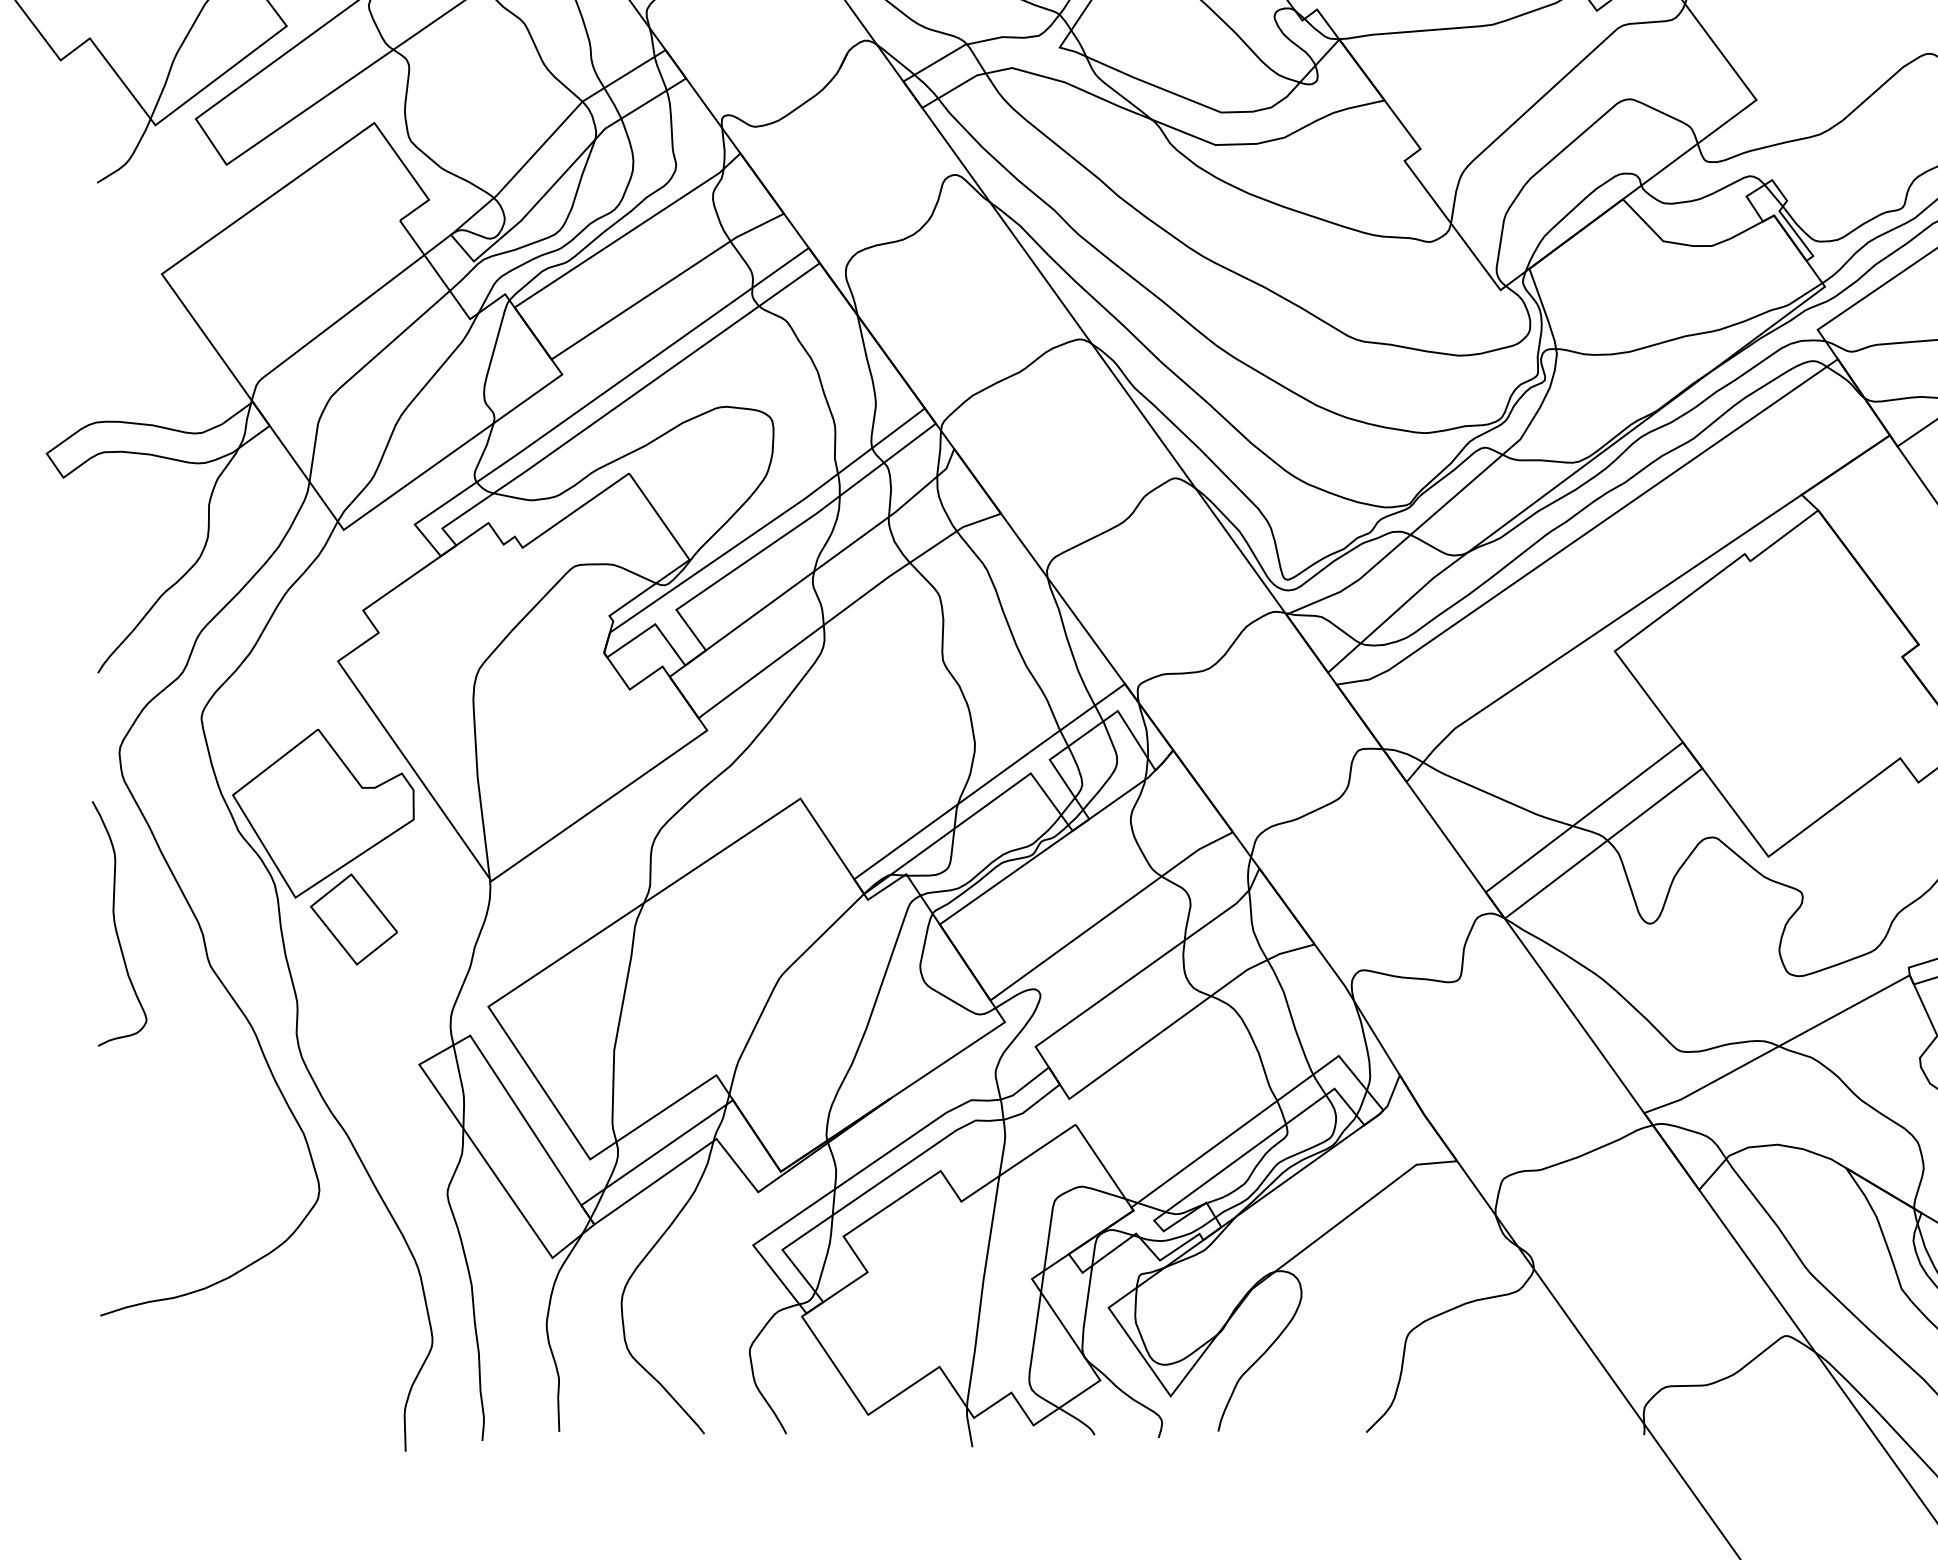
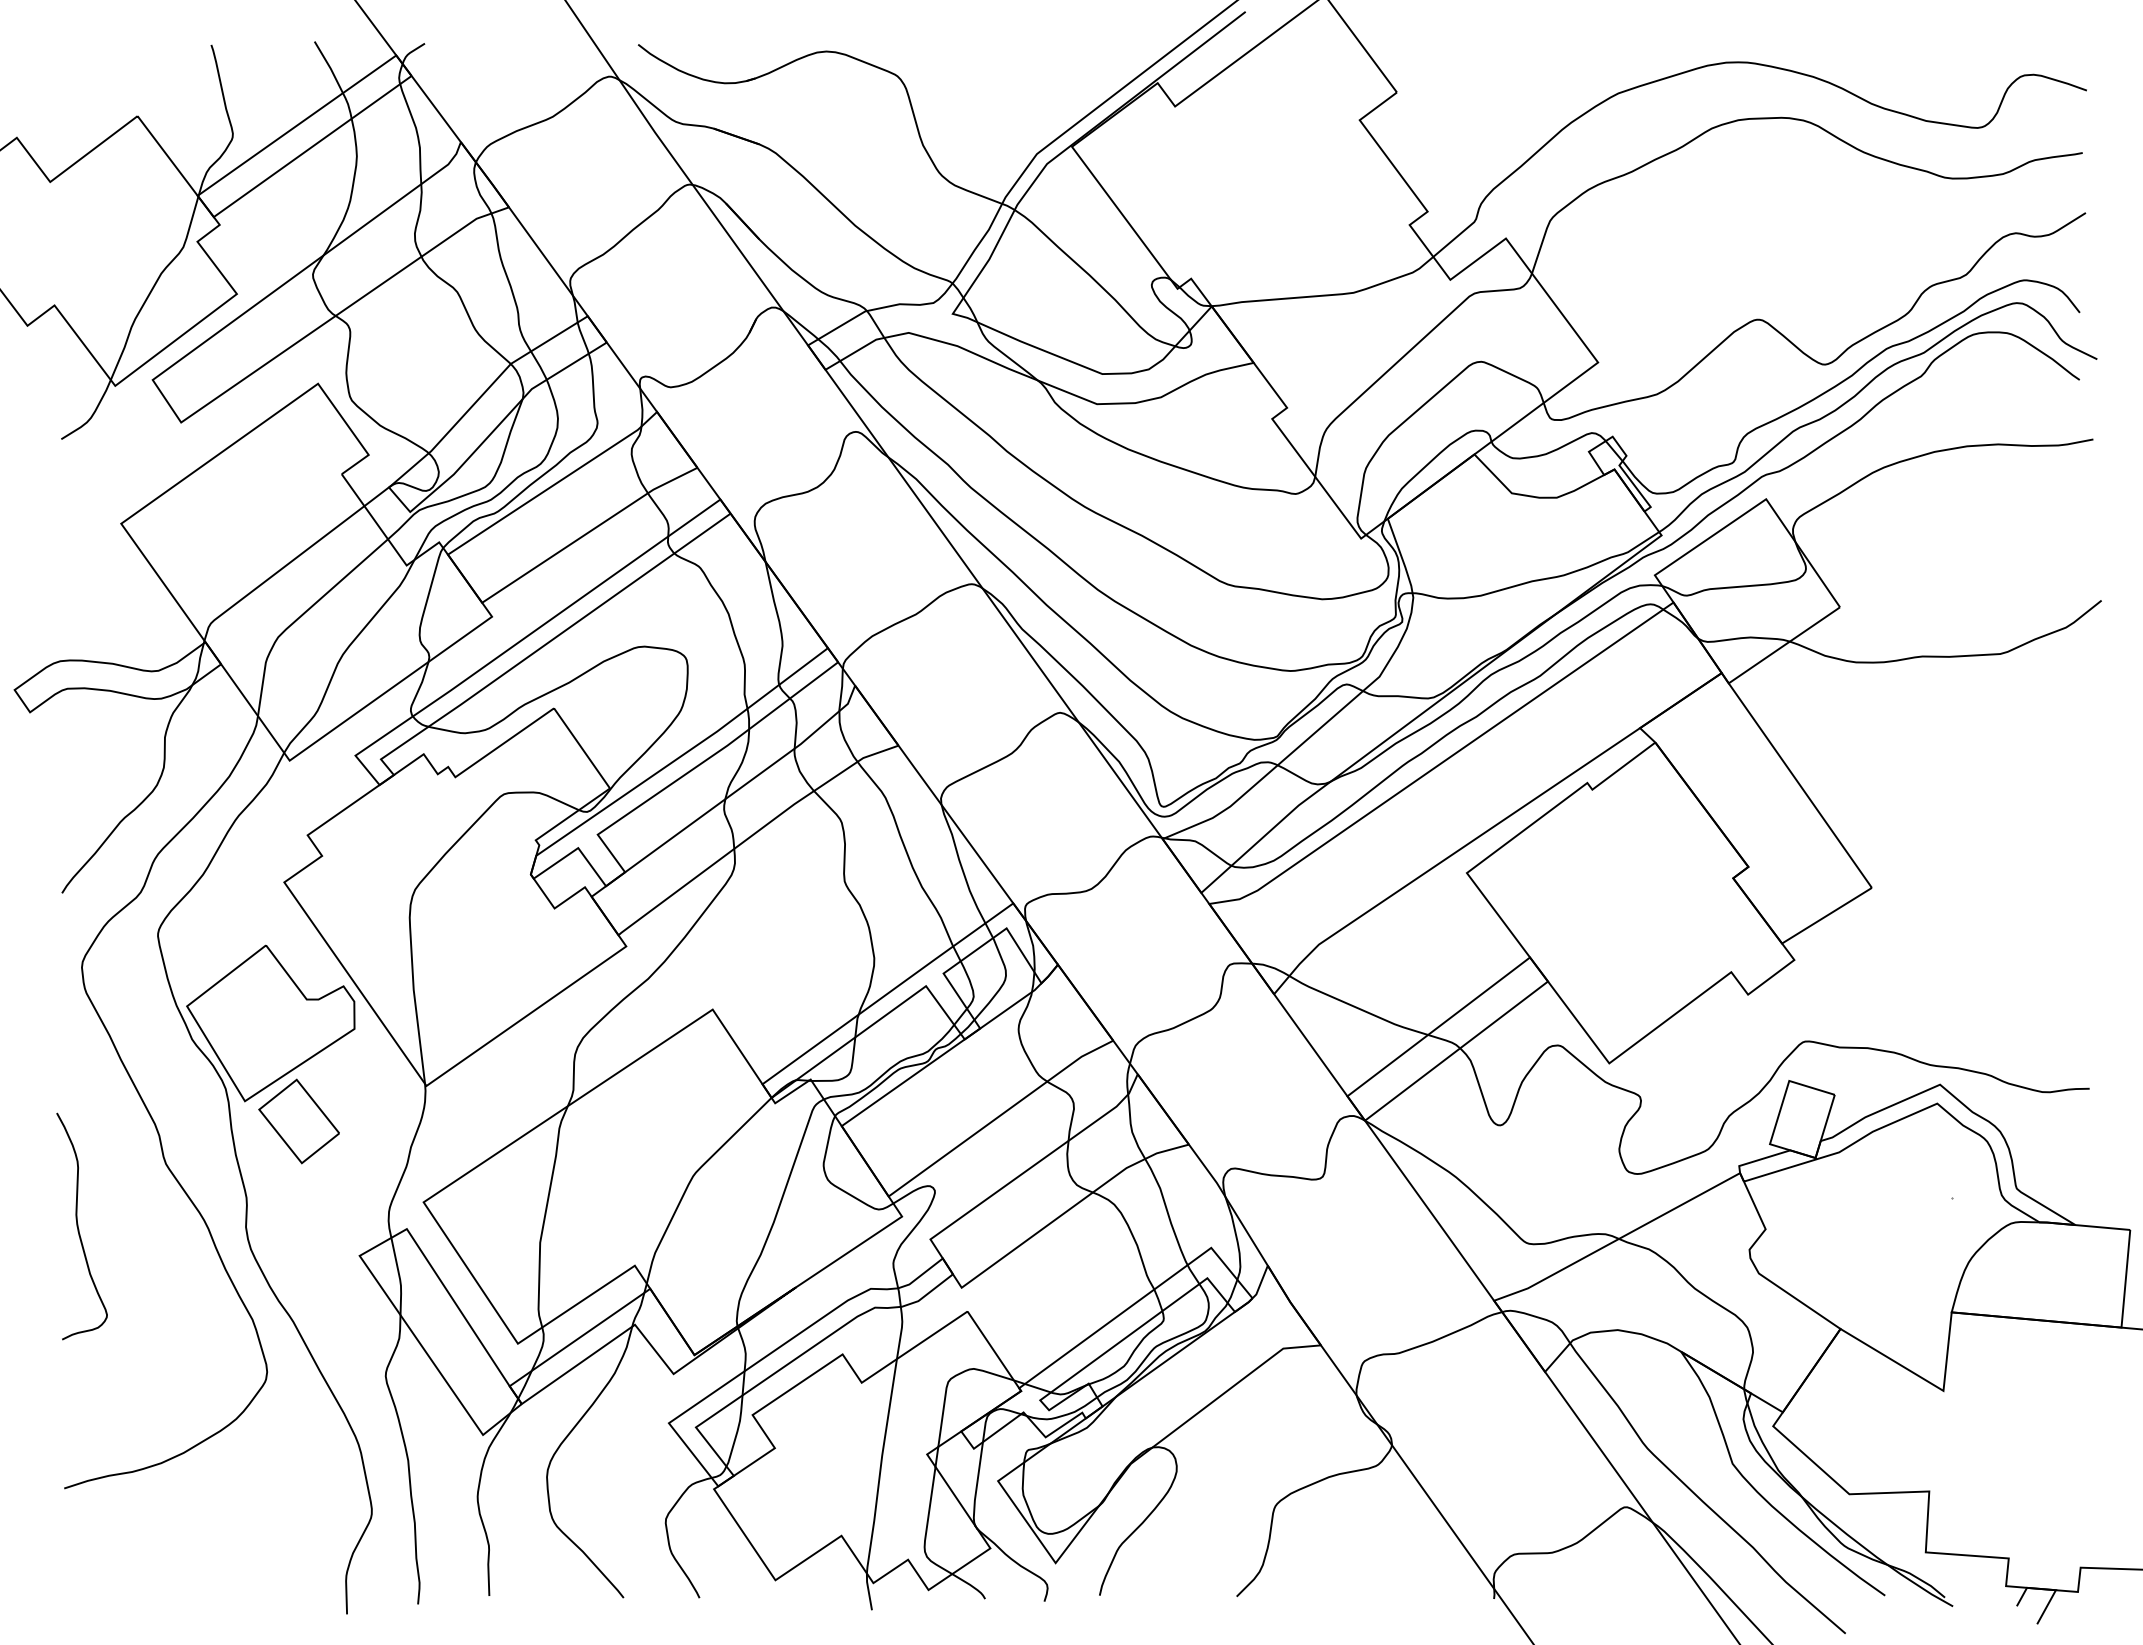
curve: (115, 923) -> (78, 1226), moved

